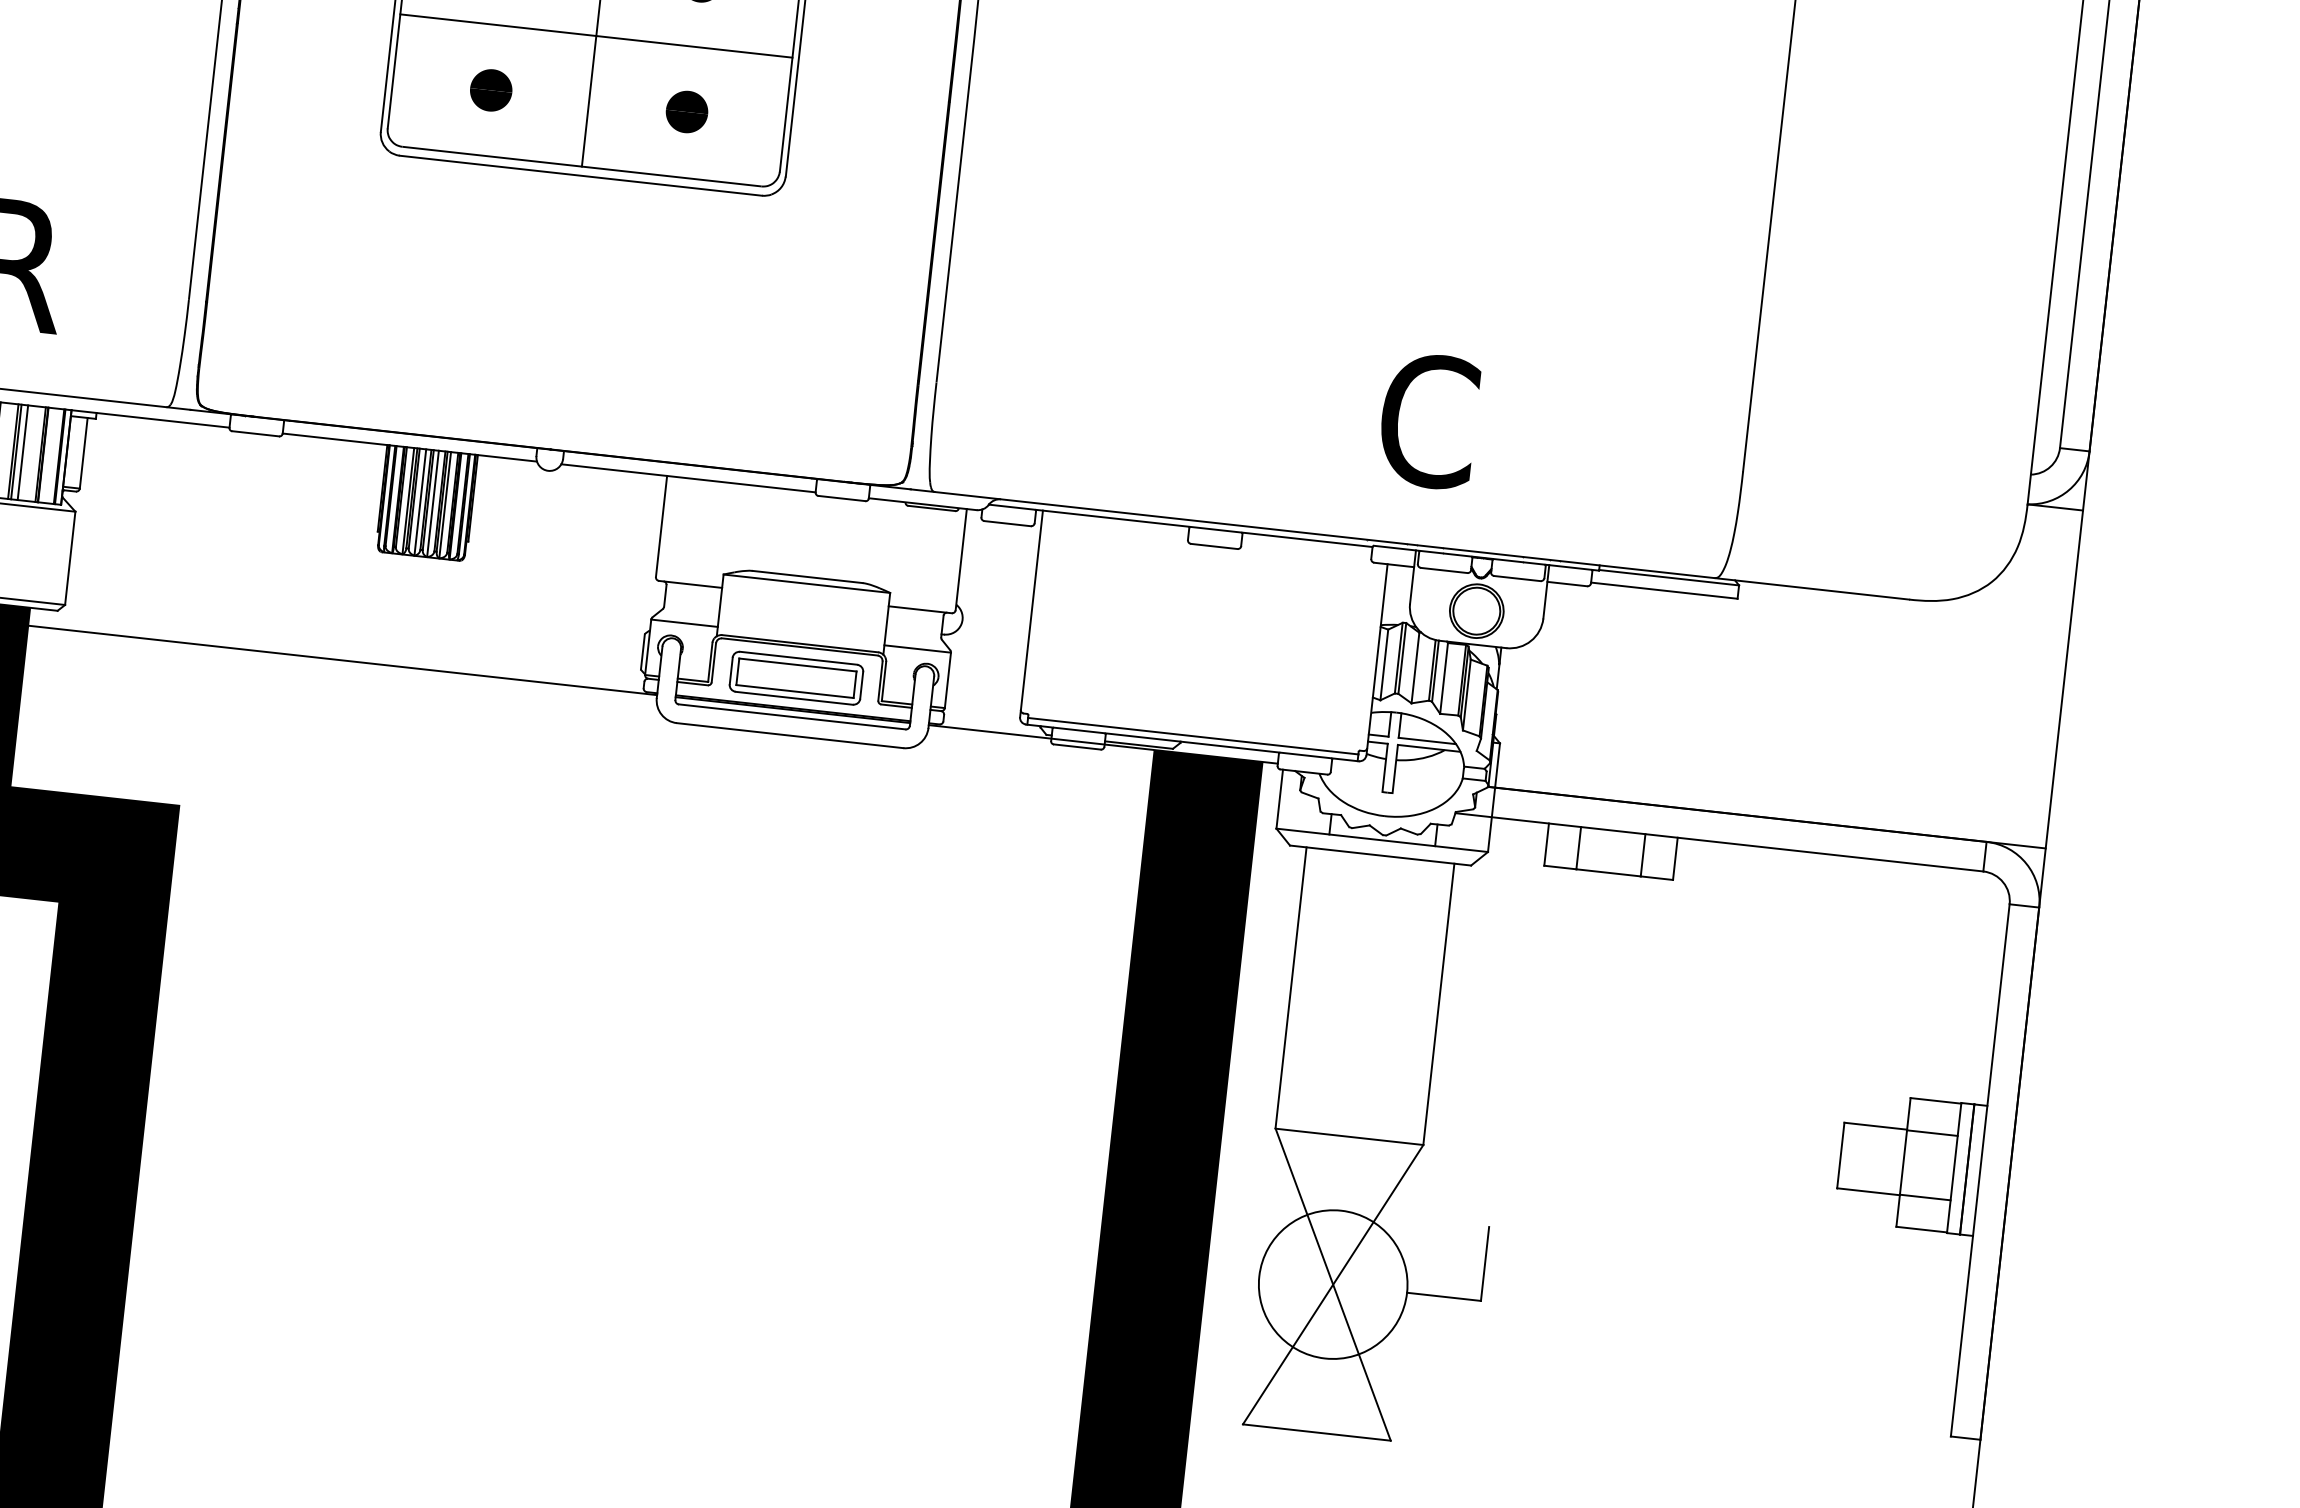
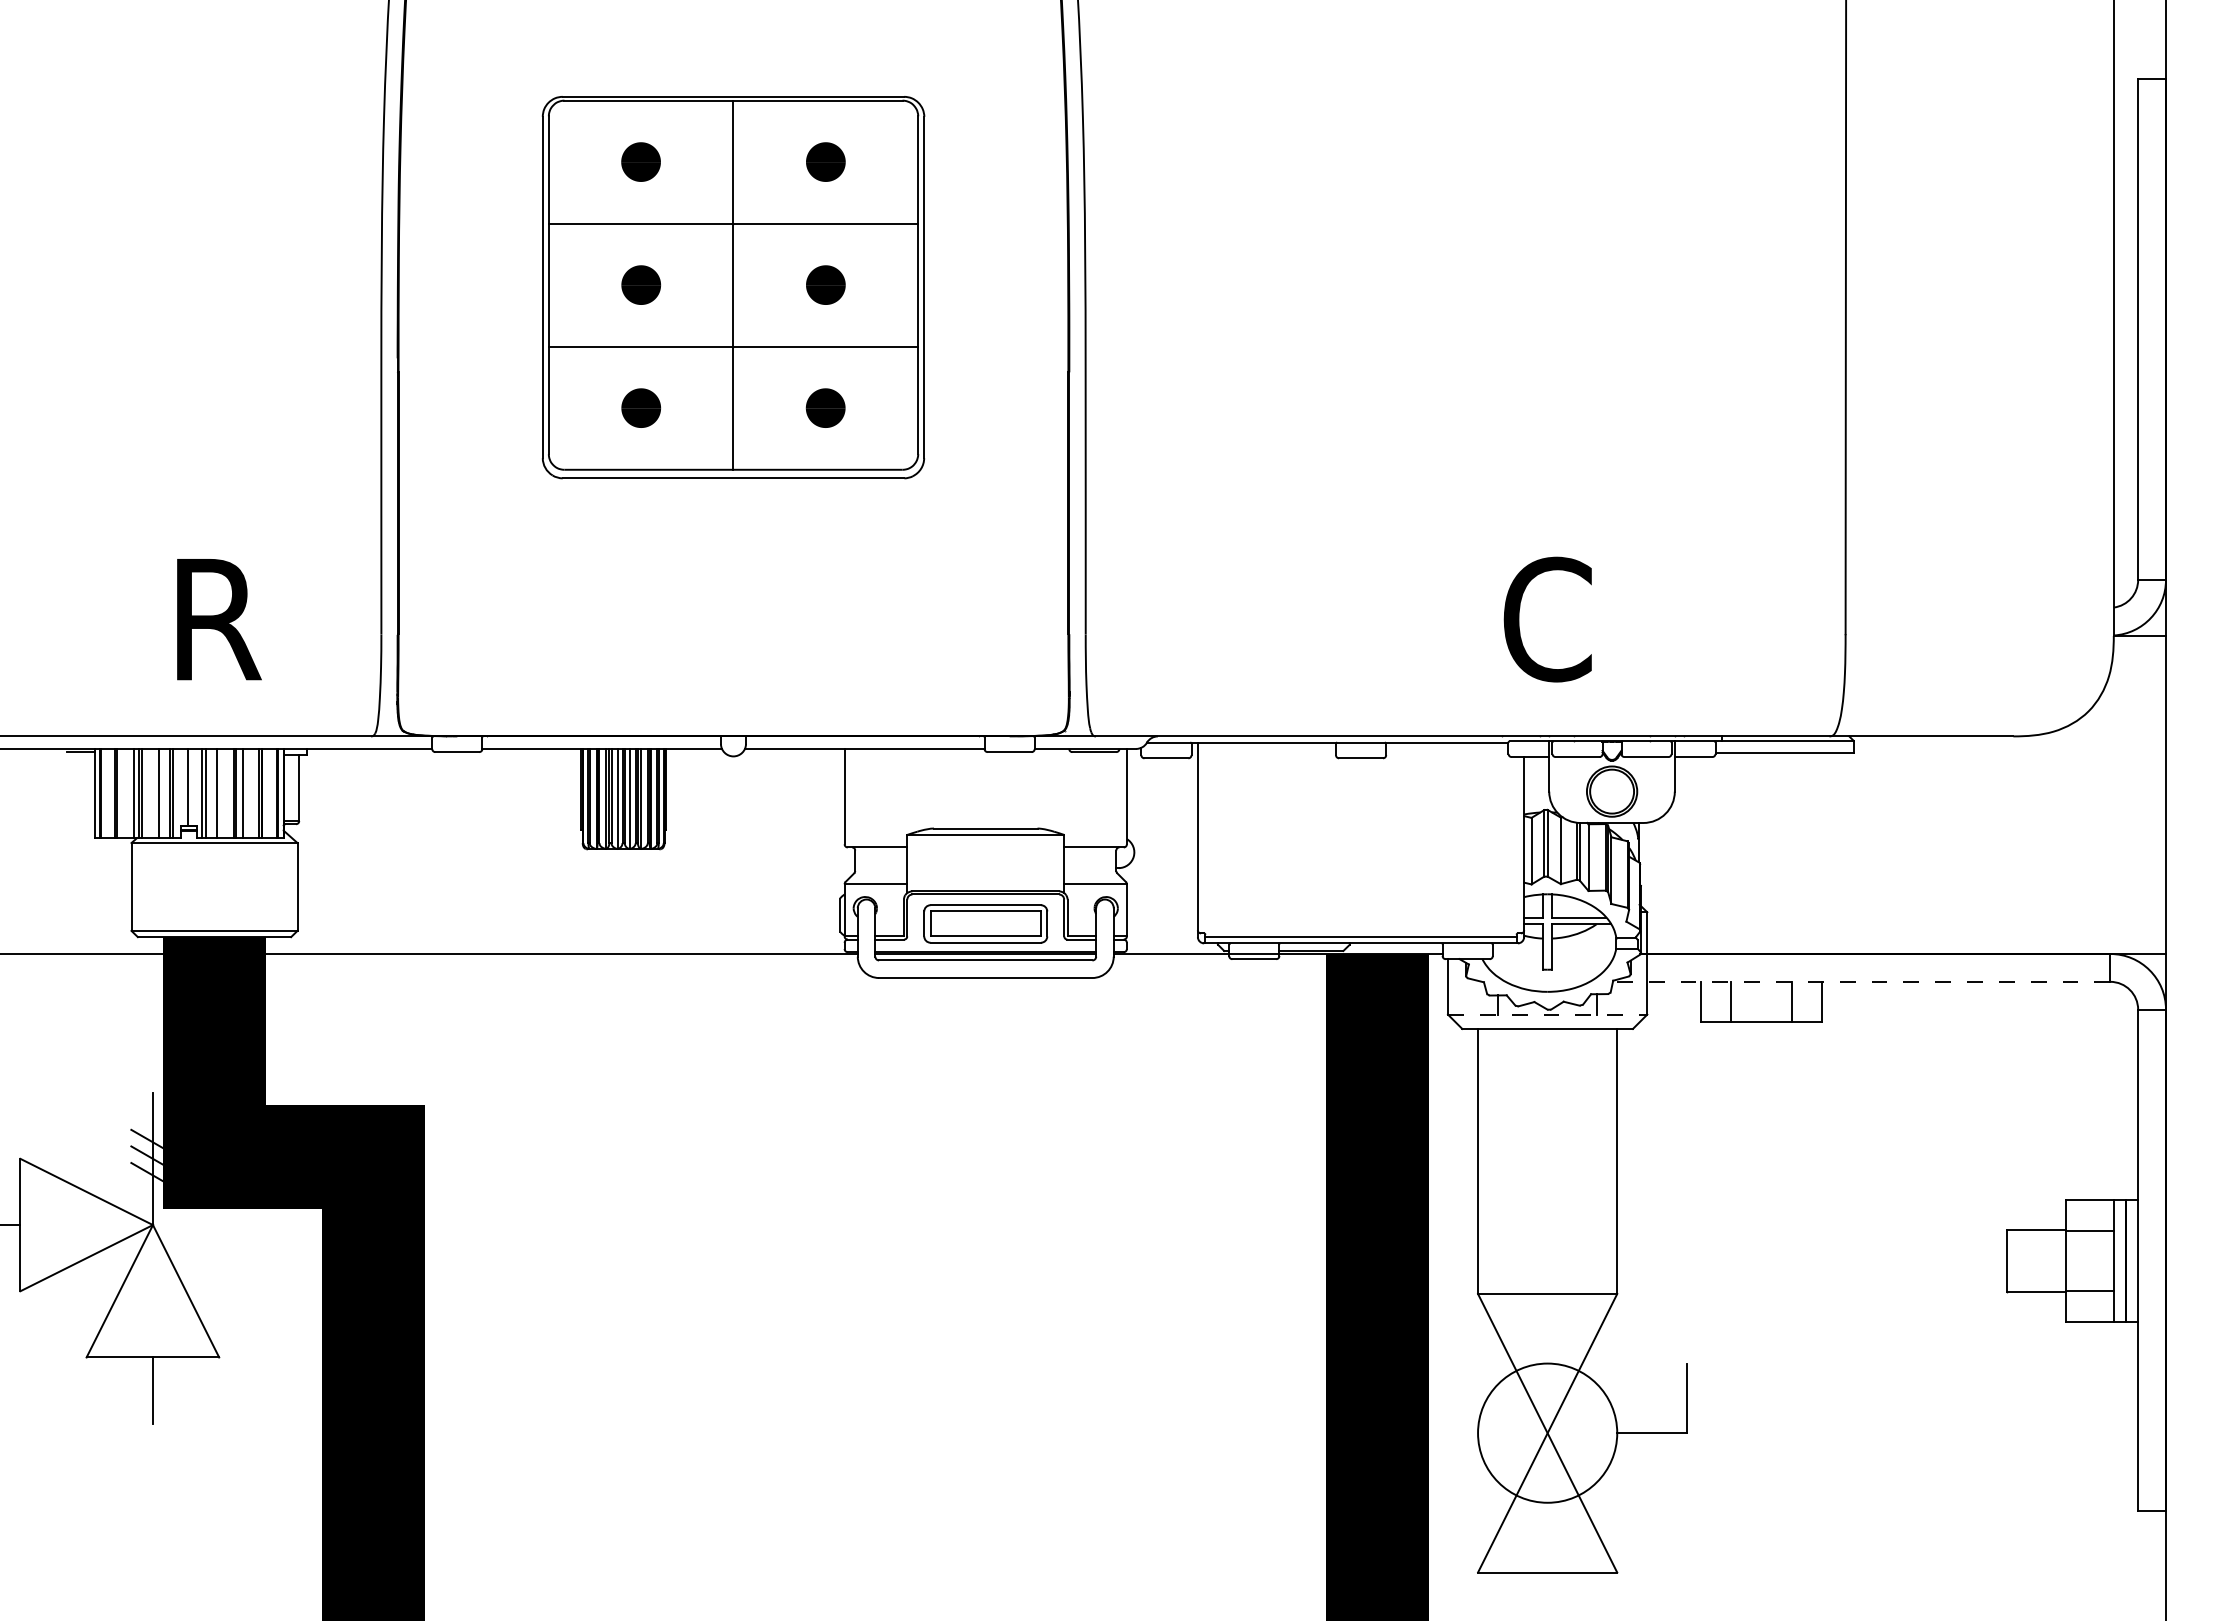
line: (1382, 840) -> (1547, 1014), solid -> dashed
line: (1719, 841) -> (1861, 981), solid -> dashed

